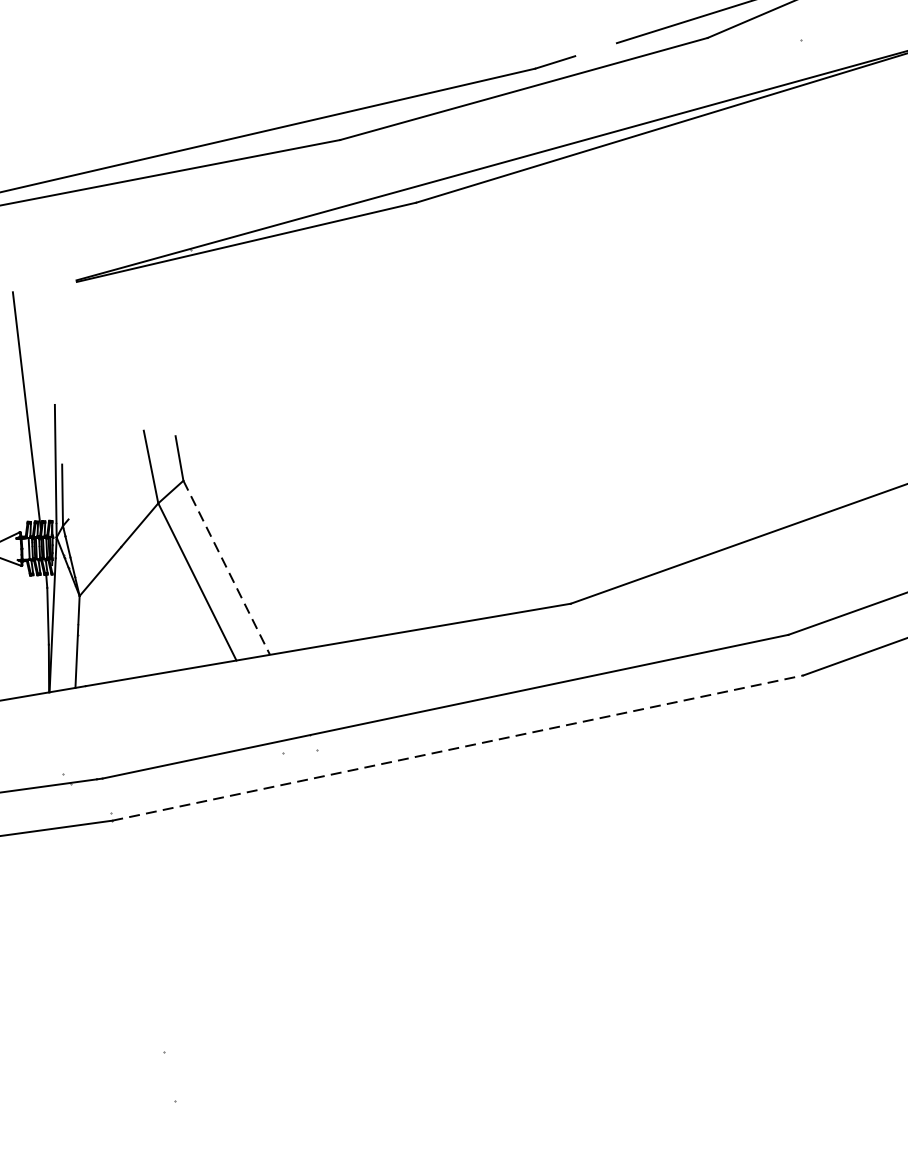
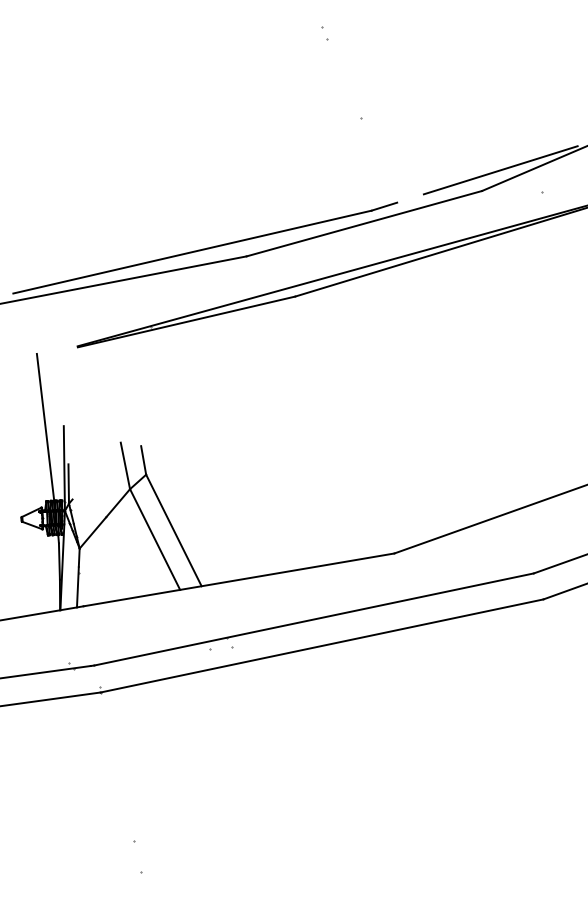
line: (227, 567) -> (174, 530), dashed -> solid
line: (458, 747) -> (322, 645), dashed -> solid

